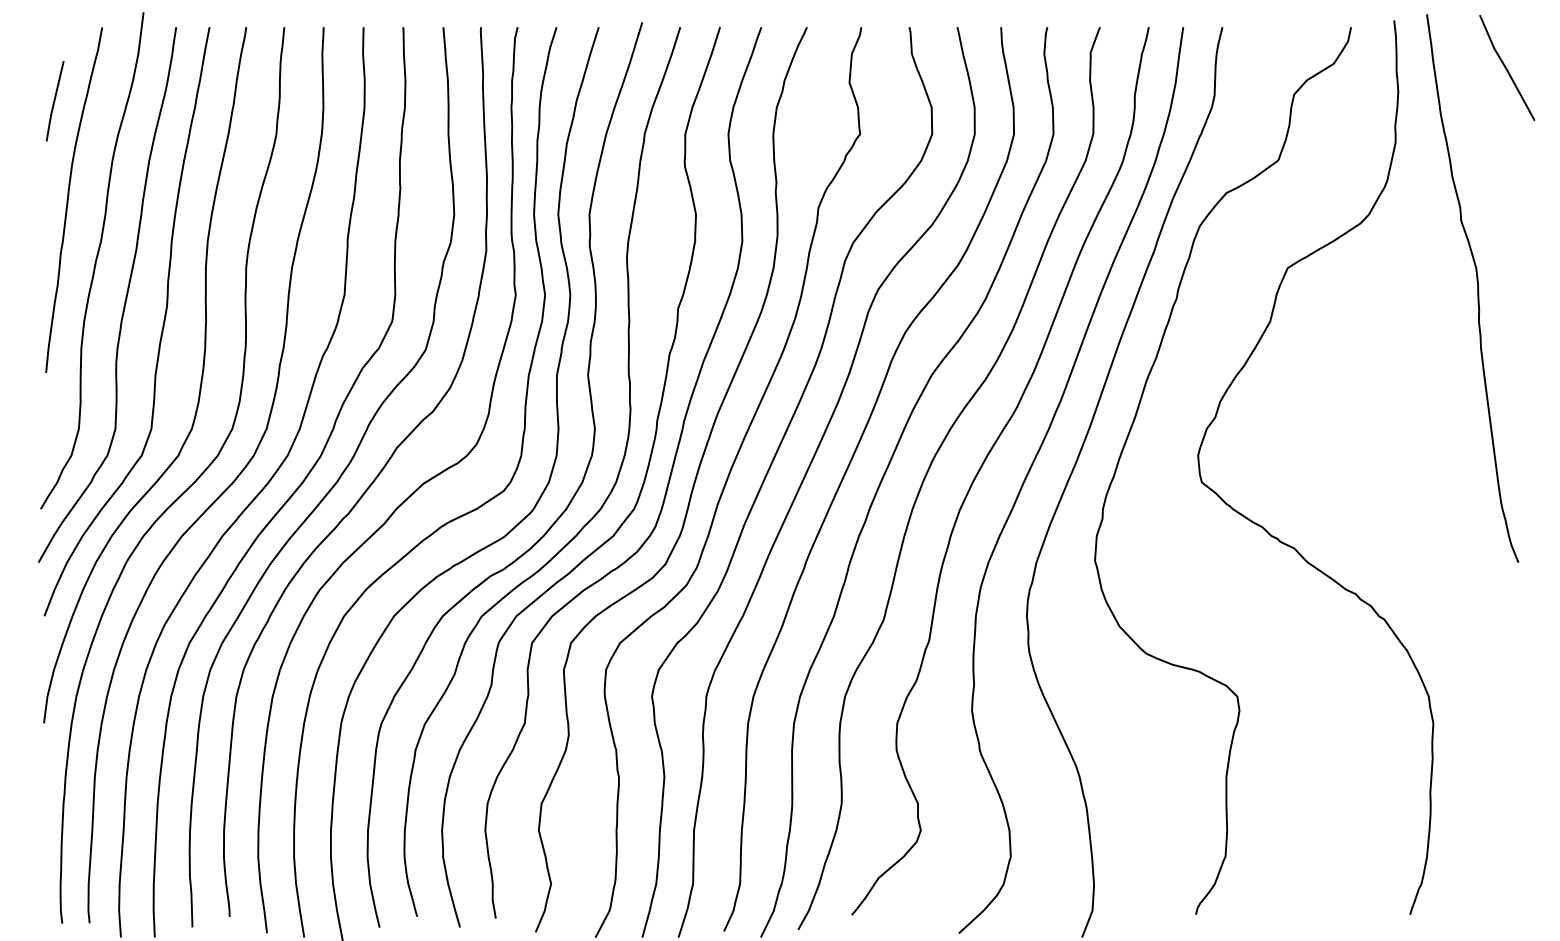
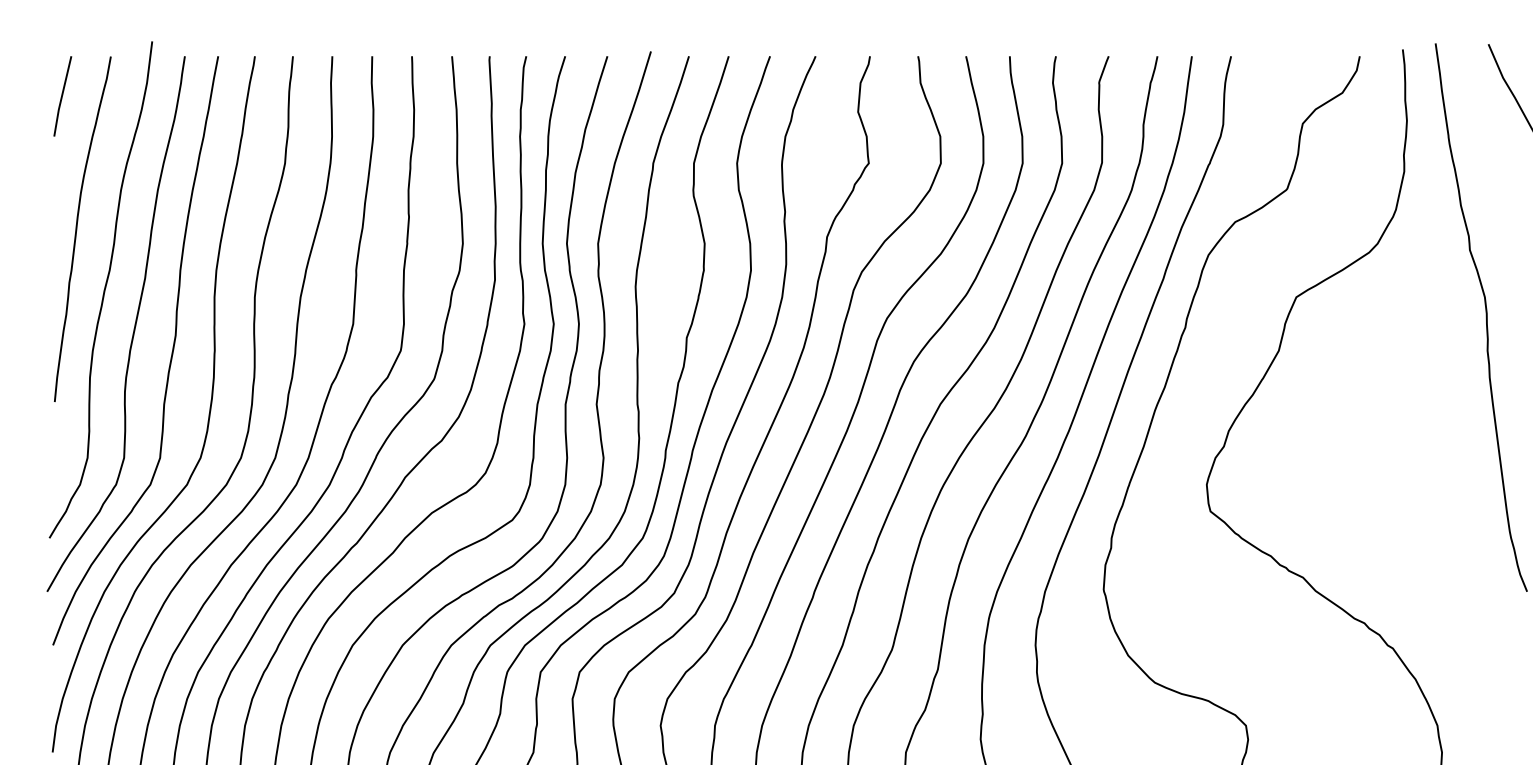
line: (54, 101) -> (62, 96), moved

